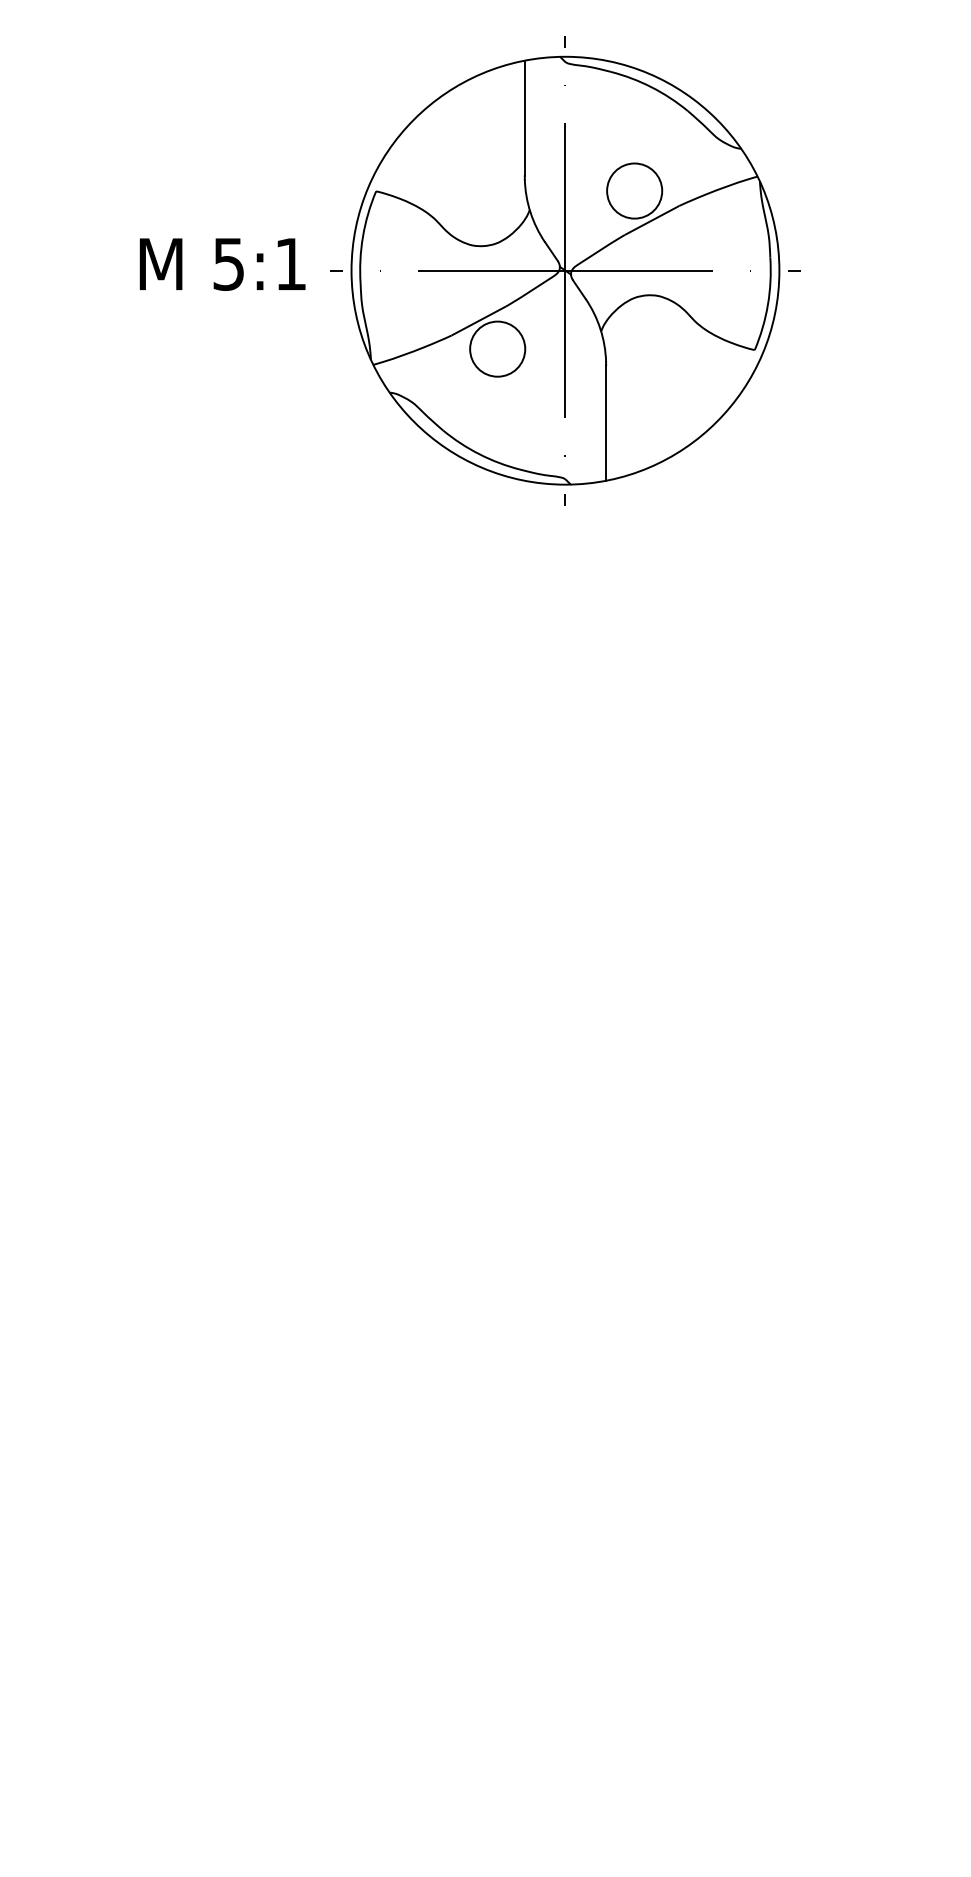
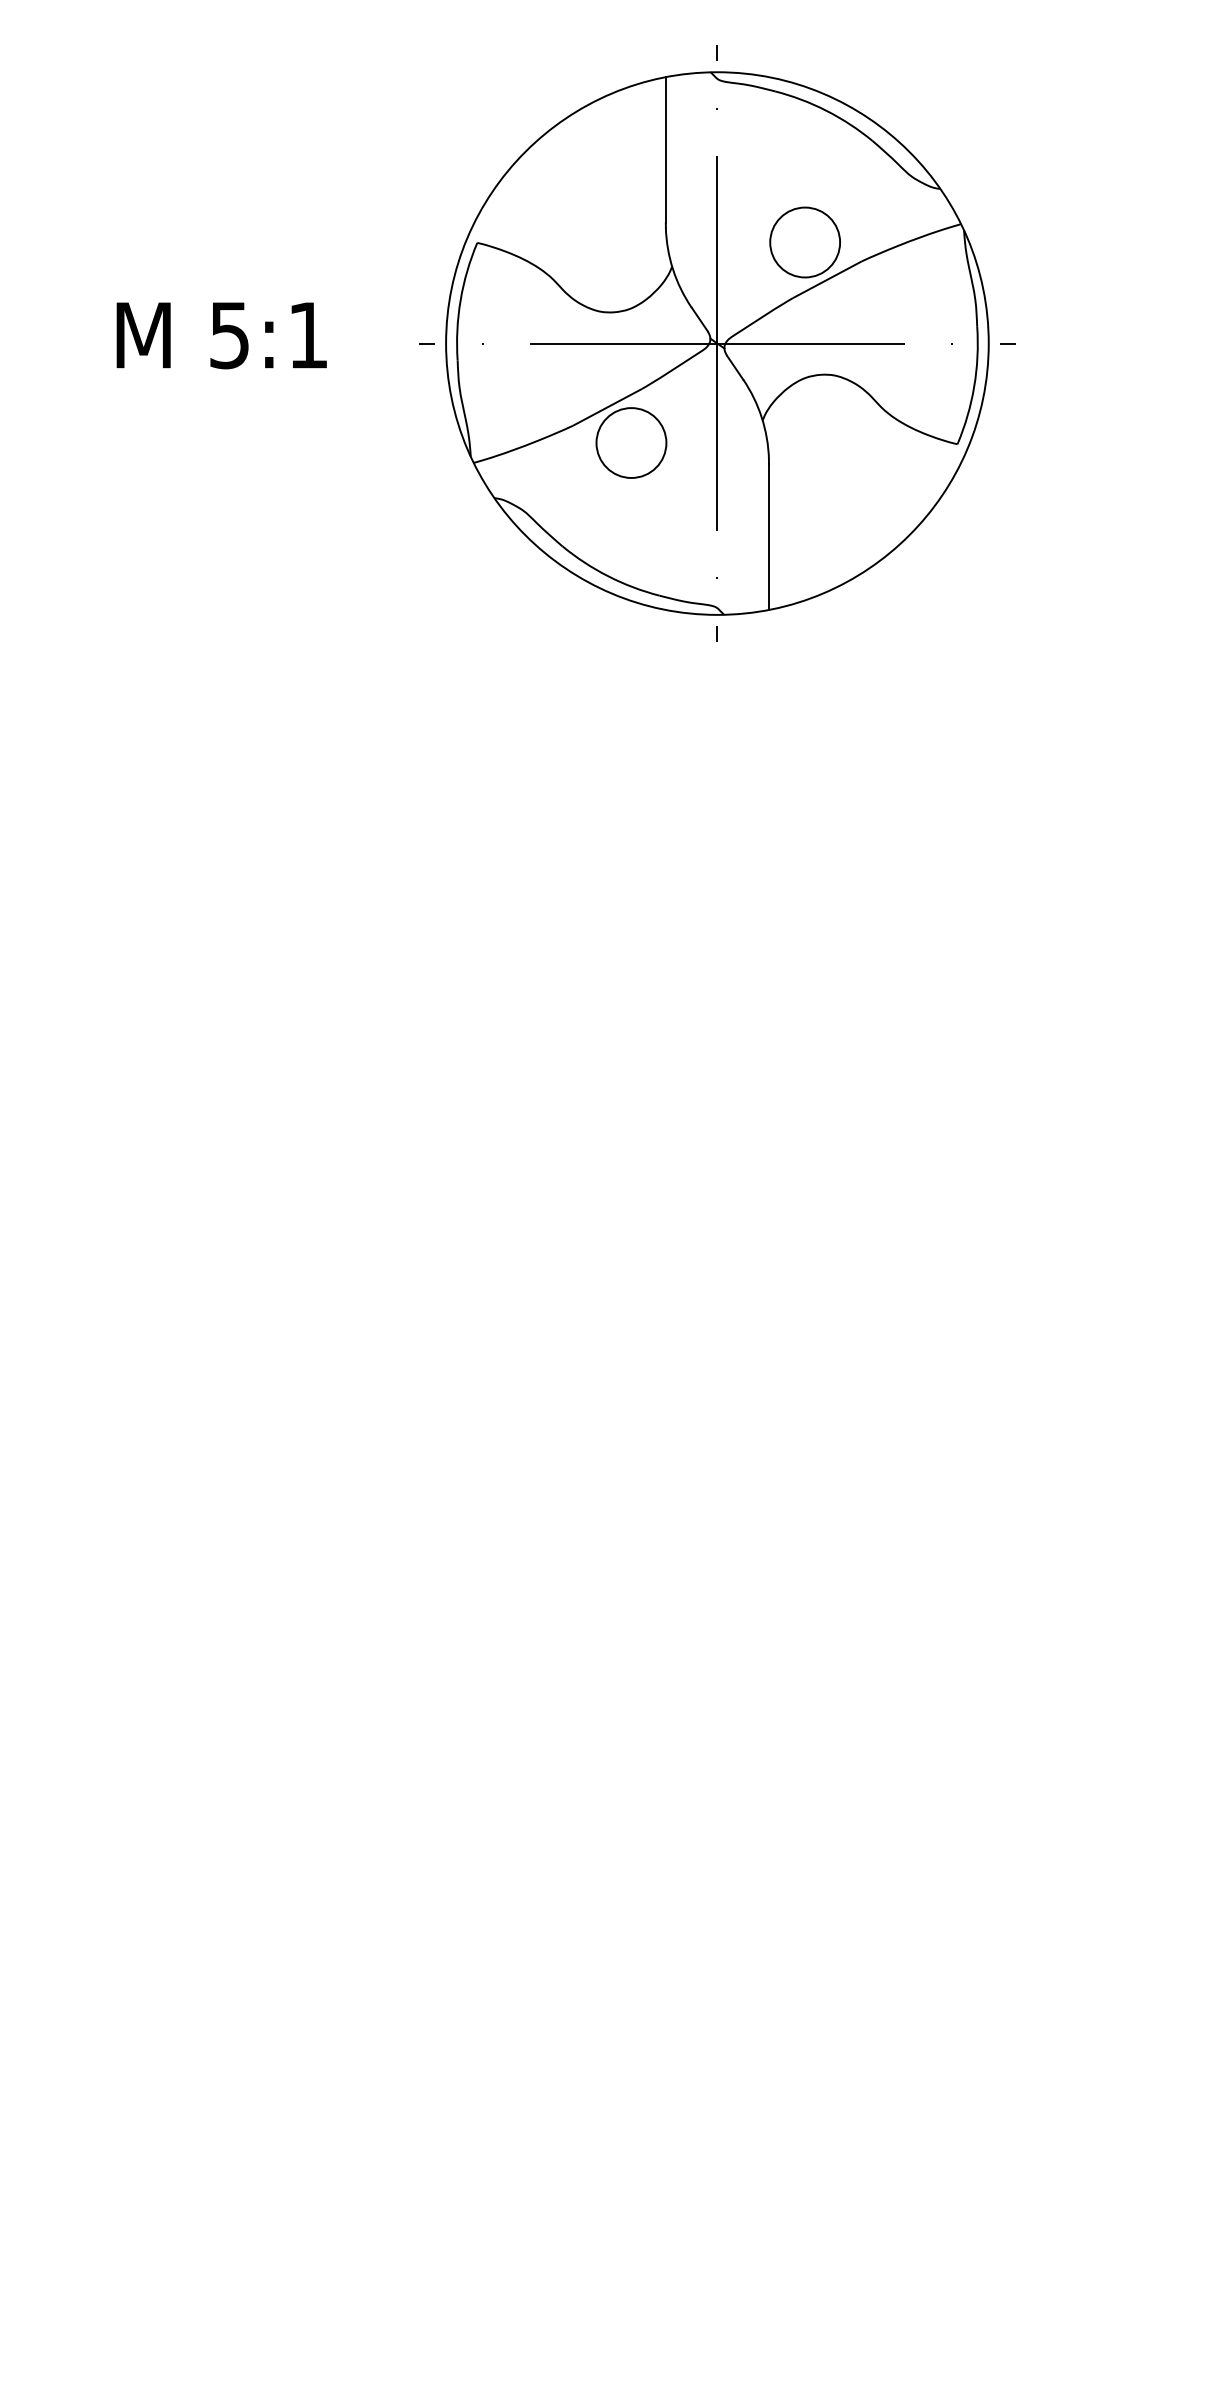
text: (222, 264) -> (221, 335), moved

